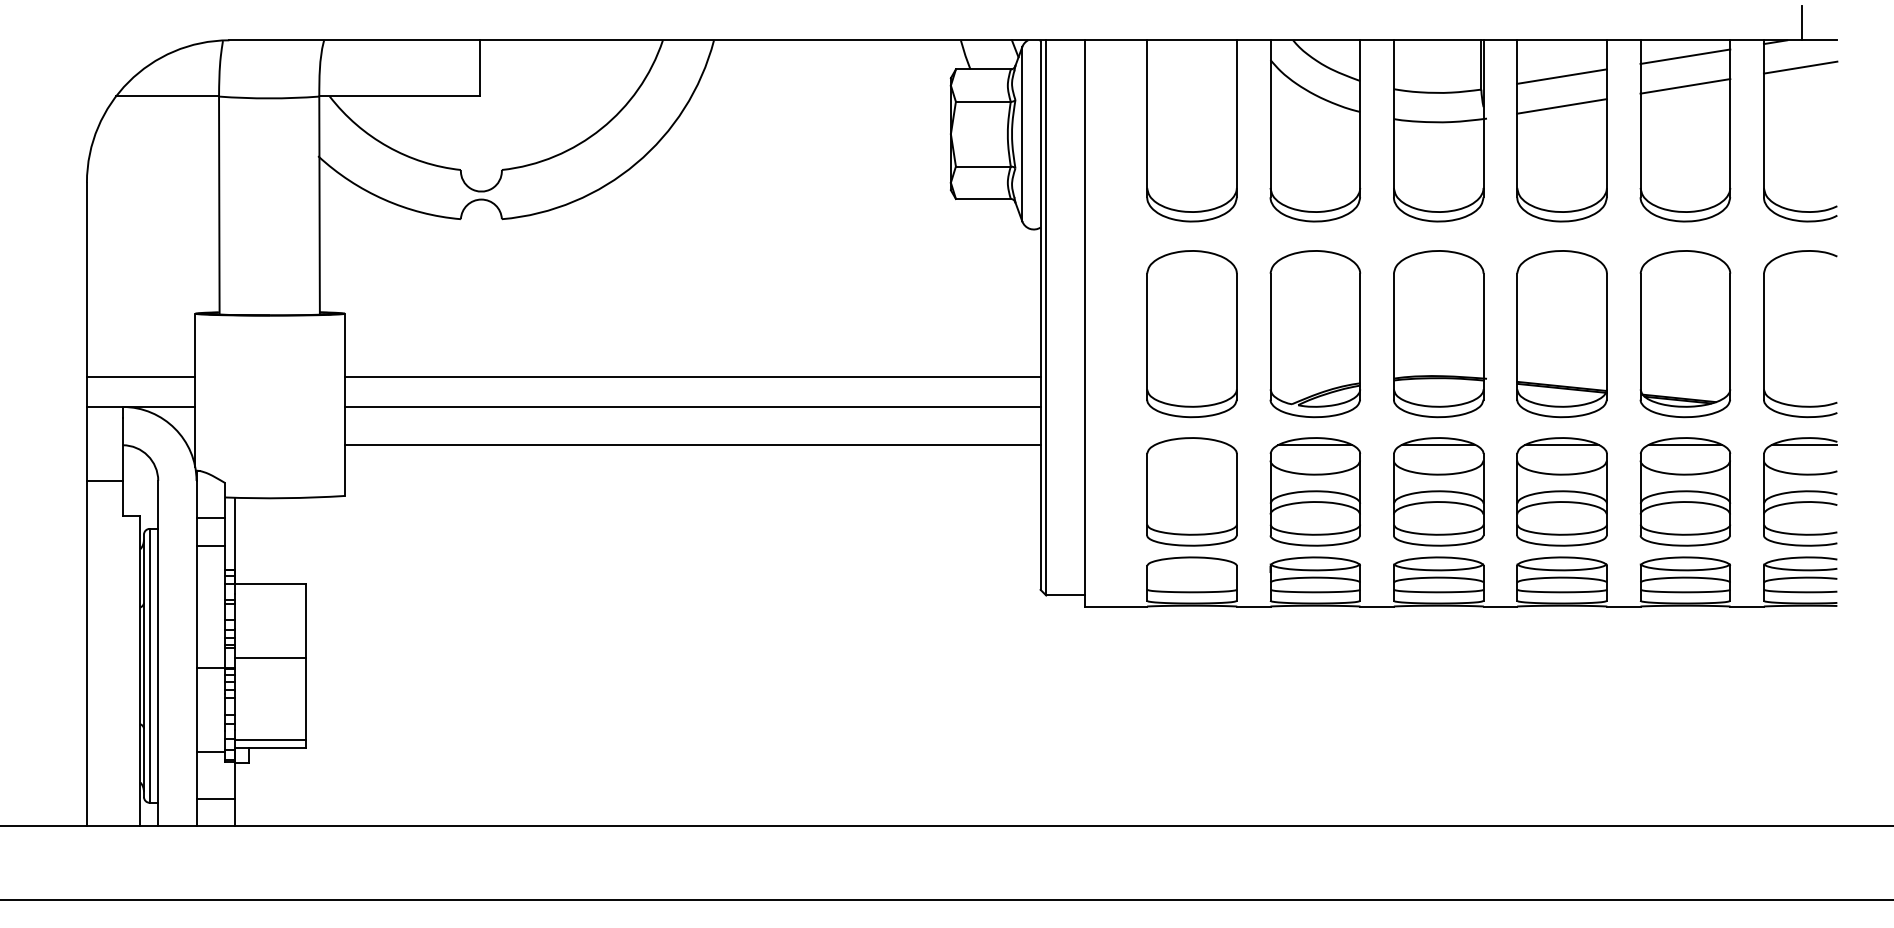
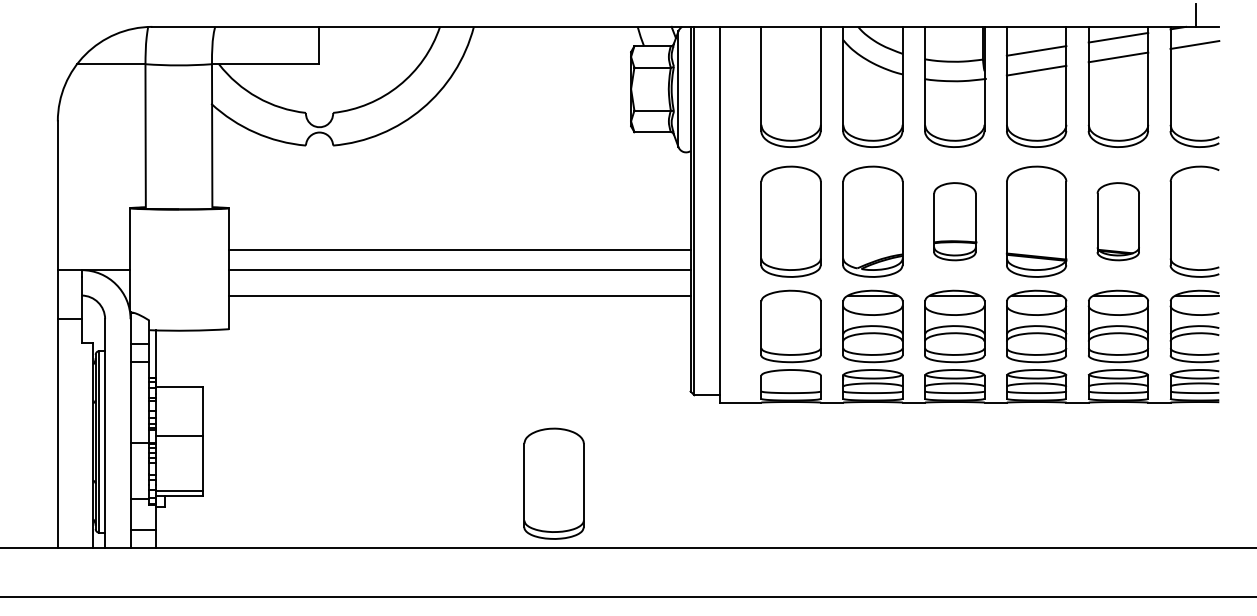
part: (1439, 333) -> (955, 221), size x0.7
part: (1683, 333) -> (1117, 221), size x0.7
line: (140, 377) -> (93, 250), removed
part: (833, 728) -> (553, 483), added

